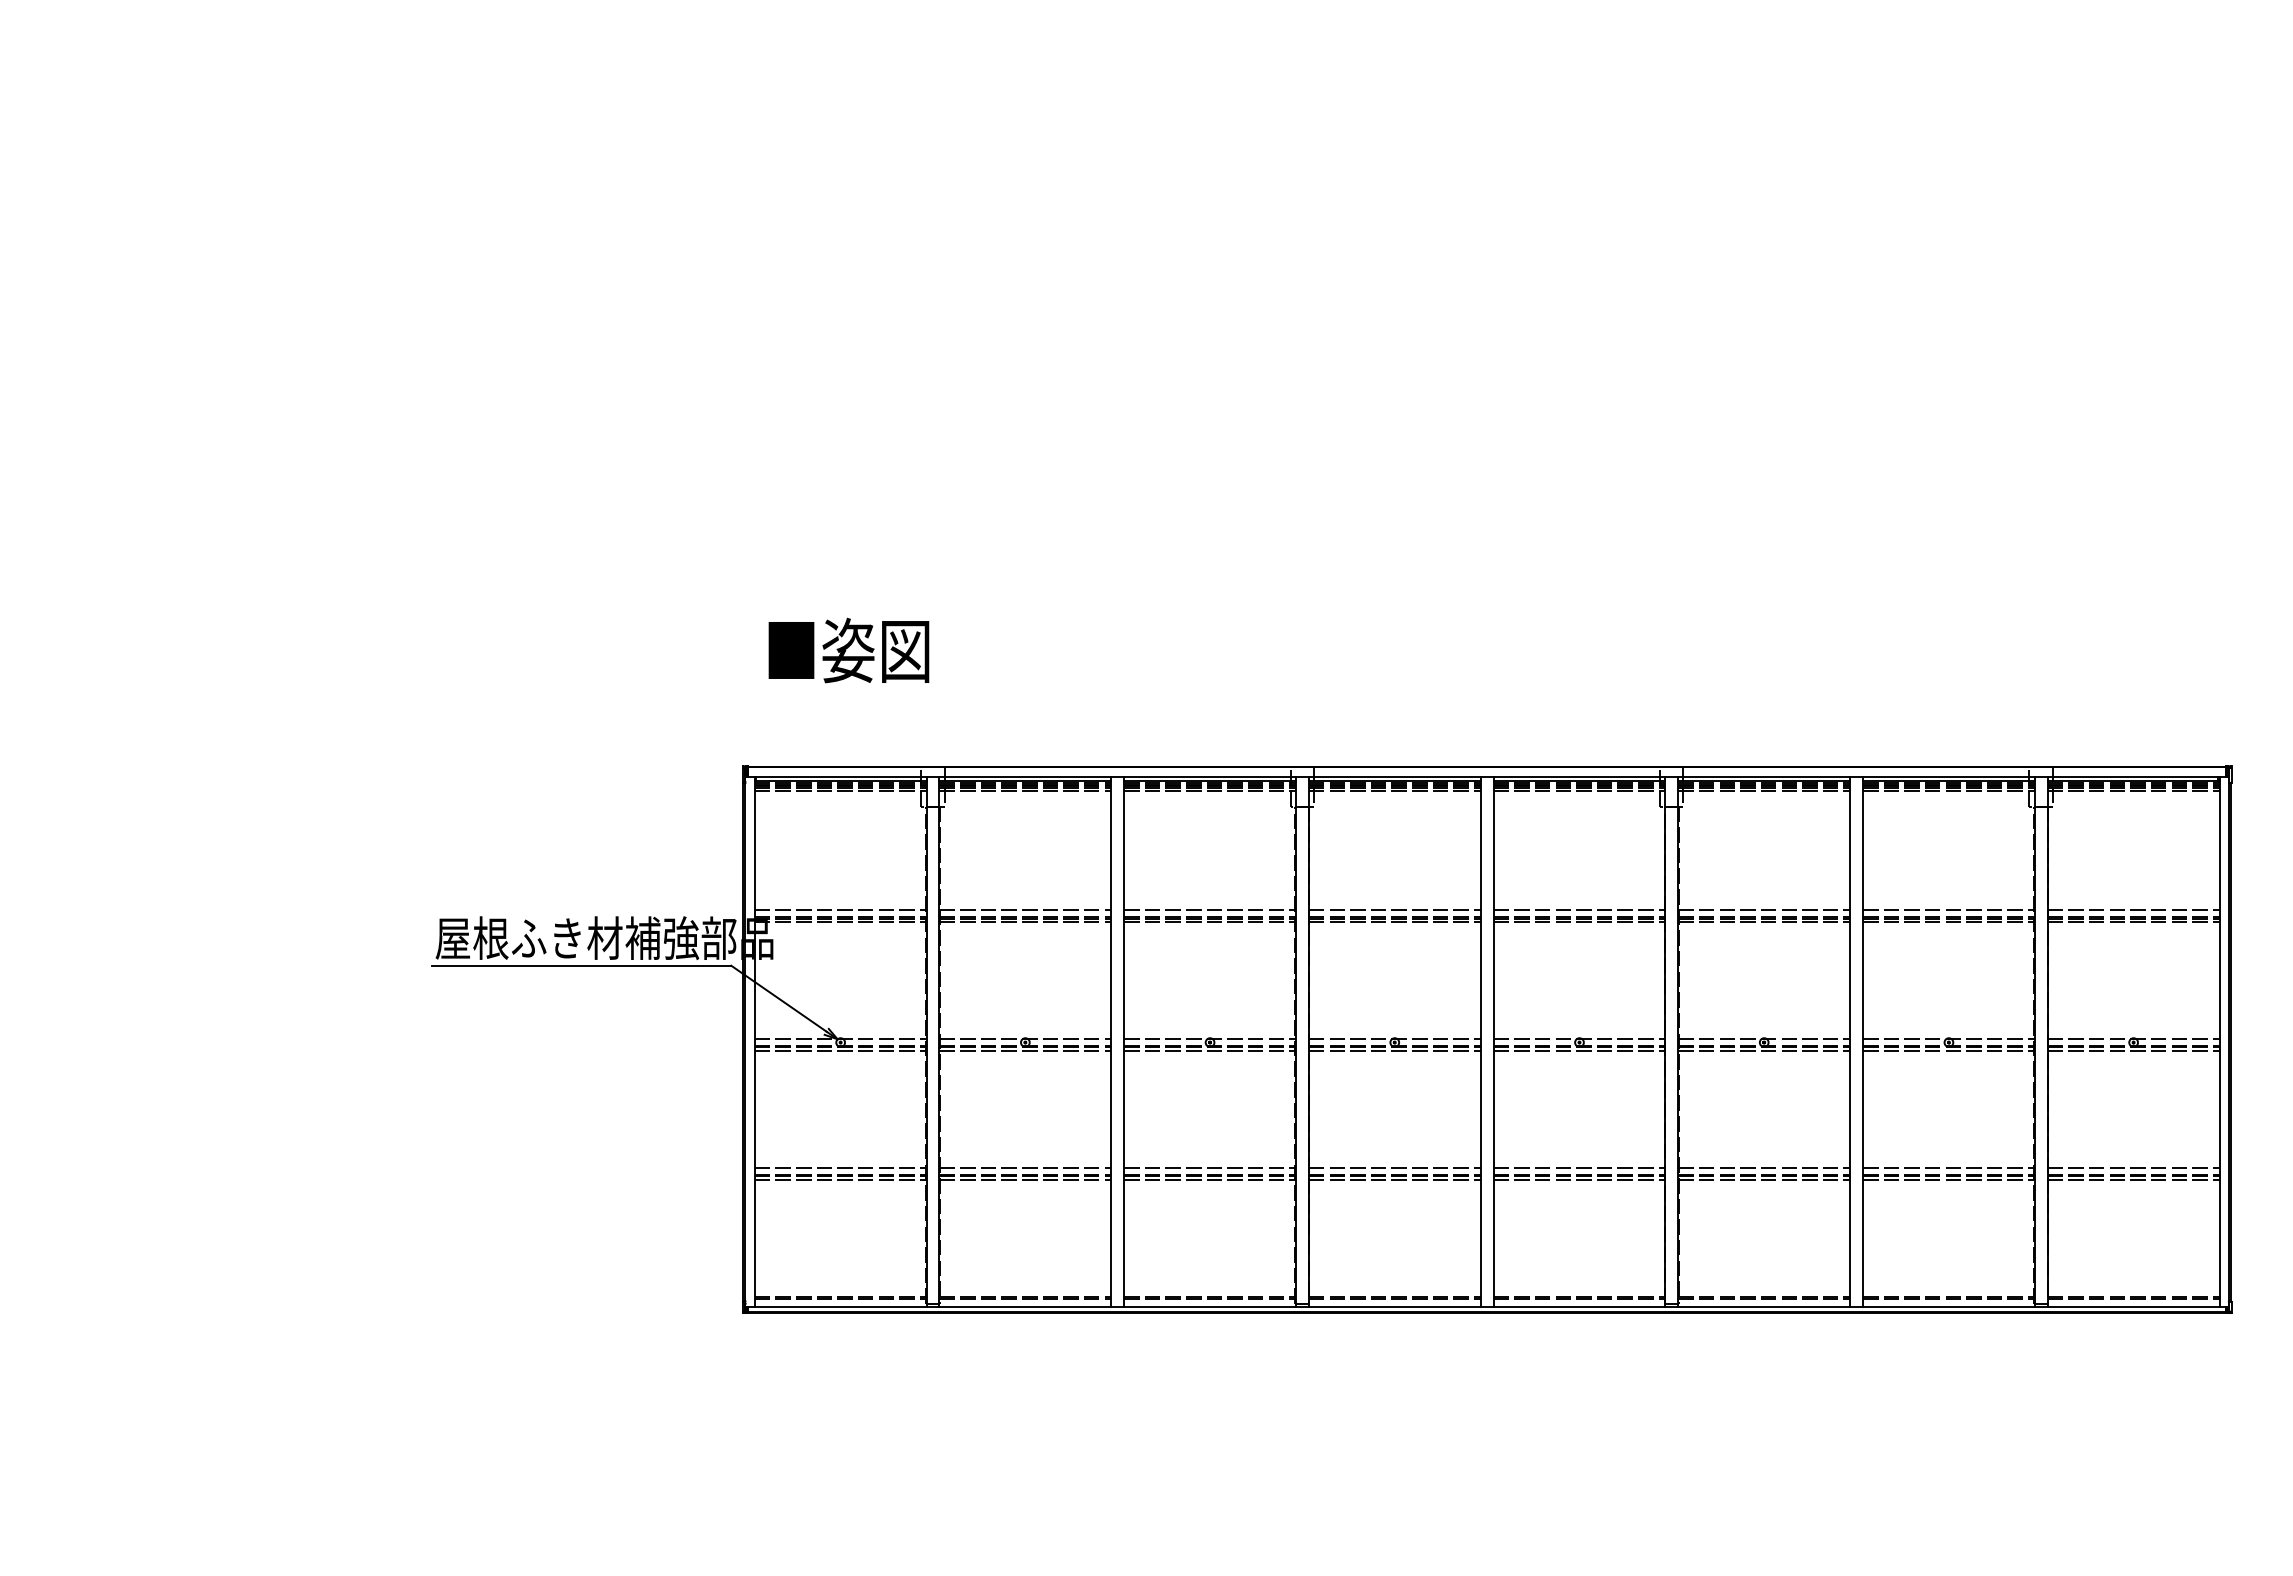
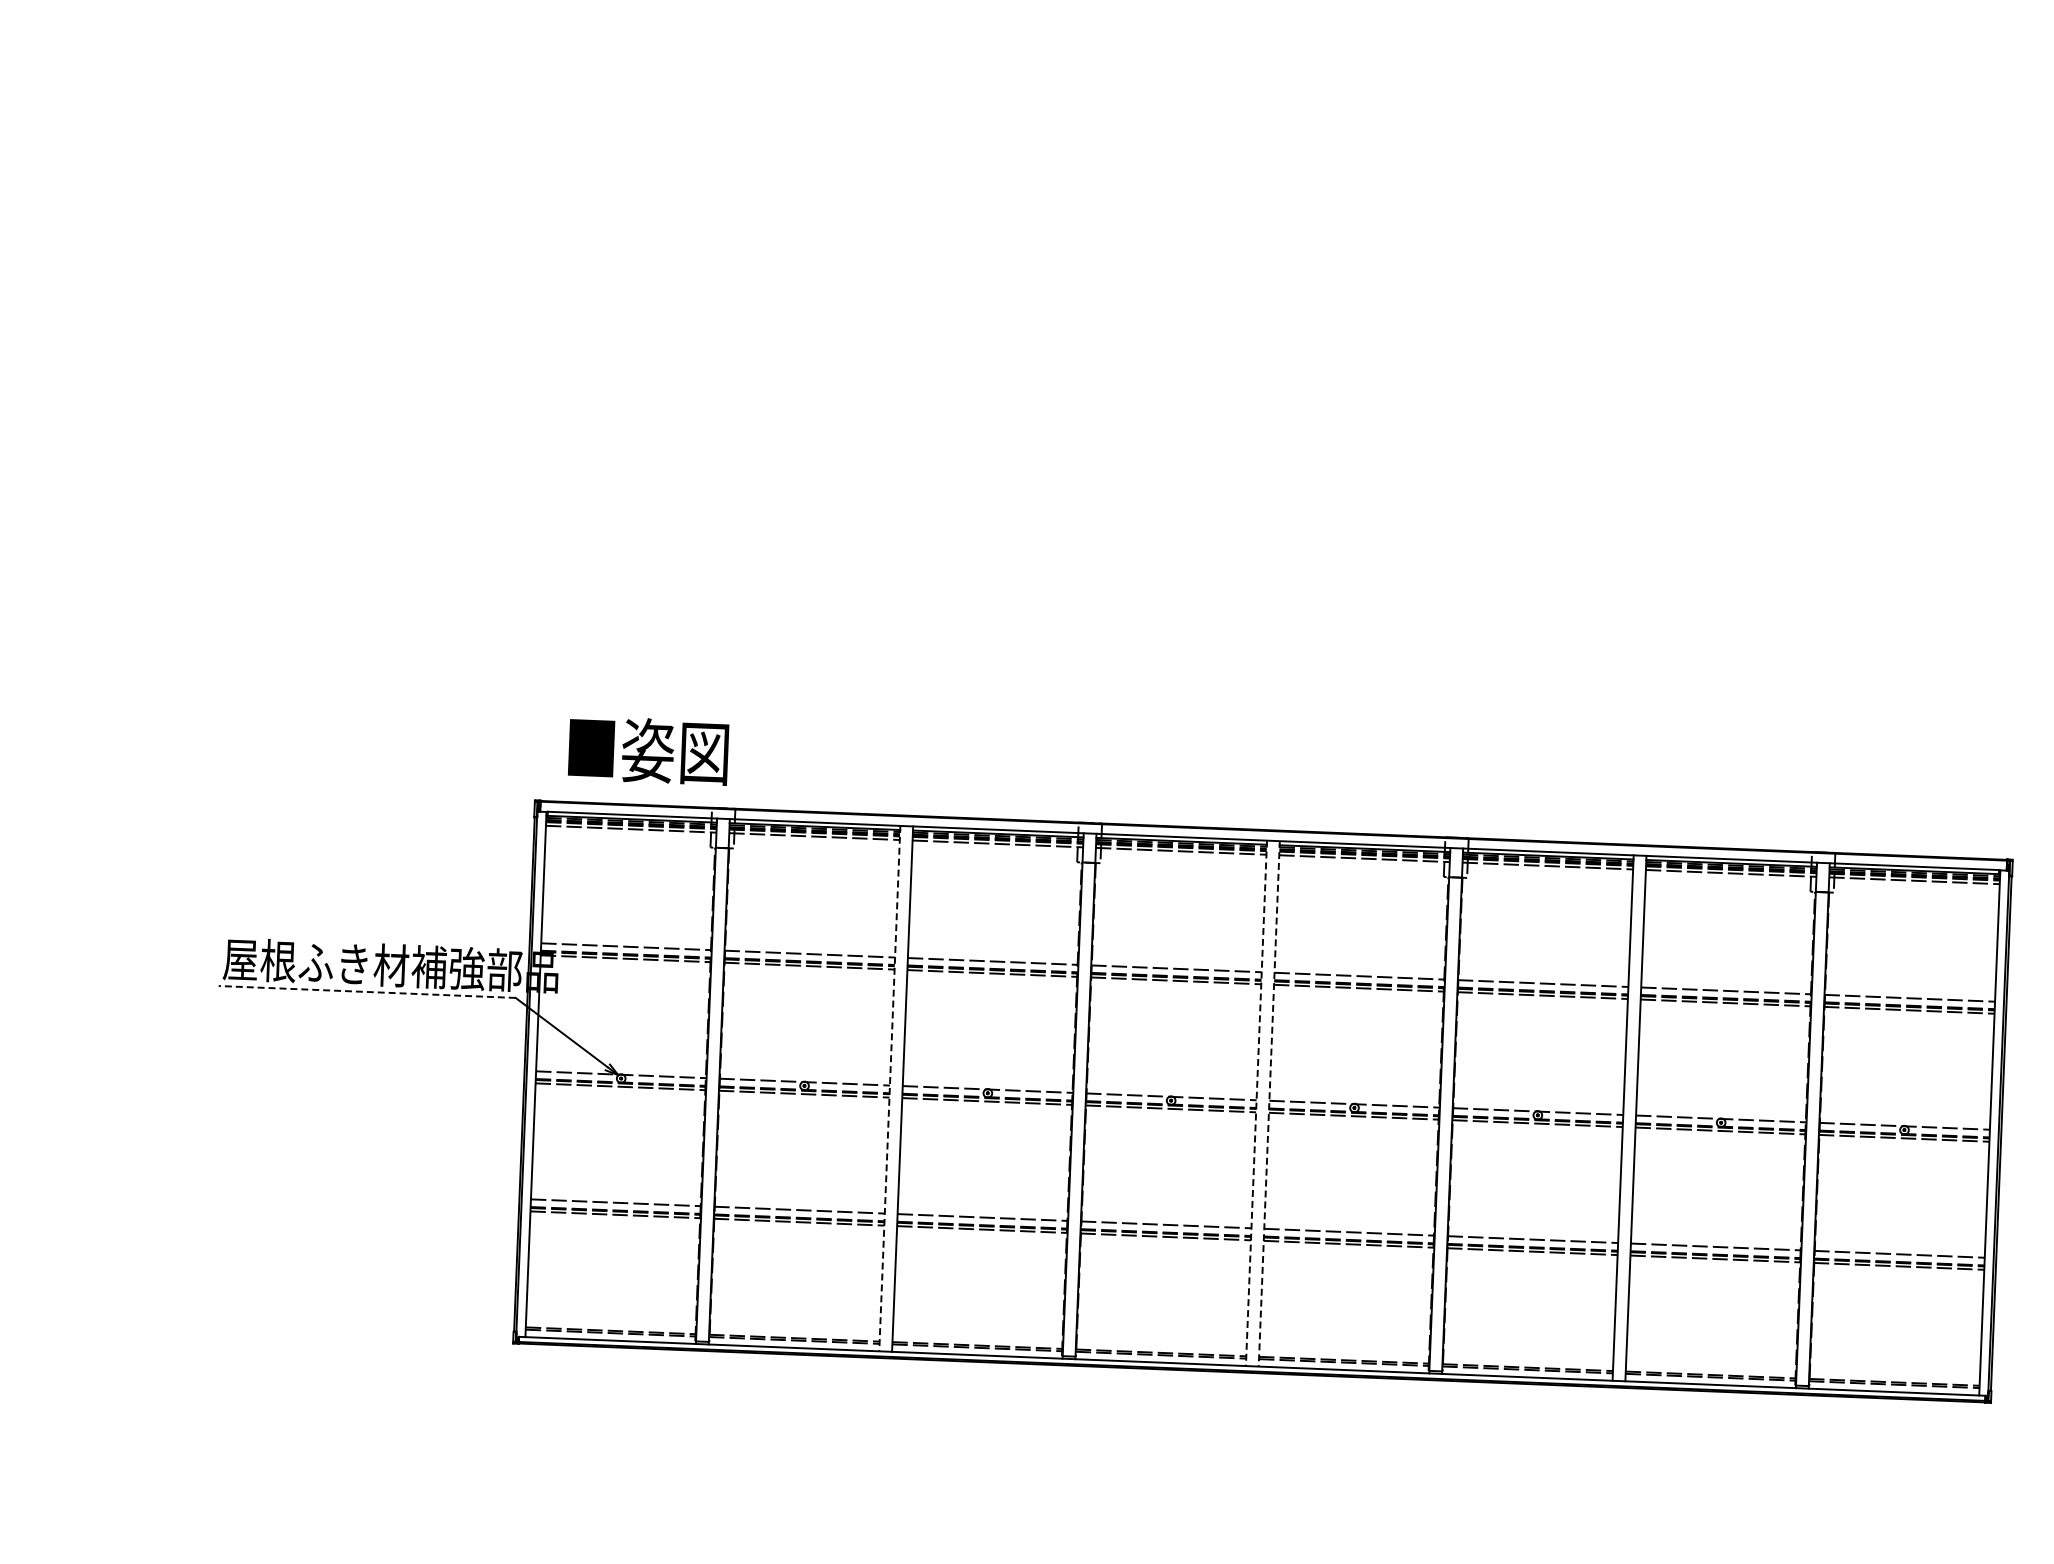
text: (848, 650) -> (648, 750), moved
line: (581, 965) -> (367, 991), solid -> dashed
line: (1111, 1041) -> (890, 1088), solid -> dashed
line: (1480, 1041) -> (1256, 1103), solid -> dashed
line: (1493, 1041) -> (1269, 1103), solid -> dashed

